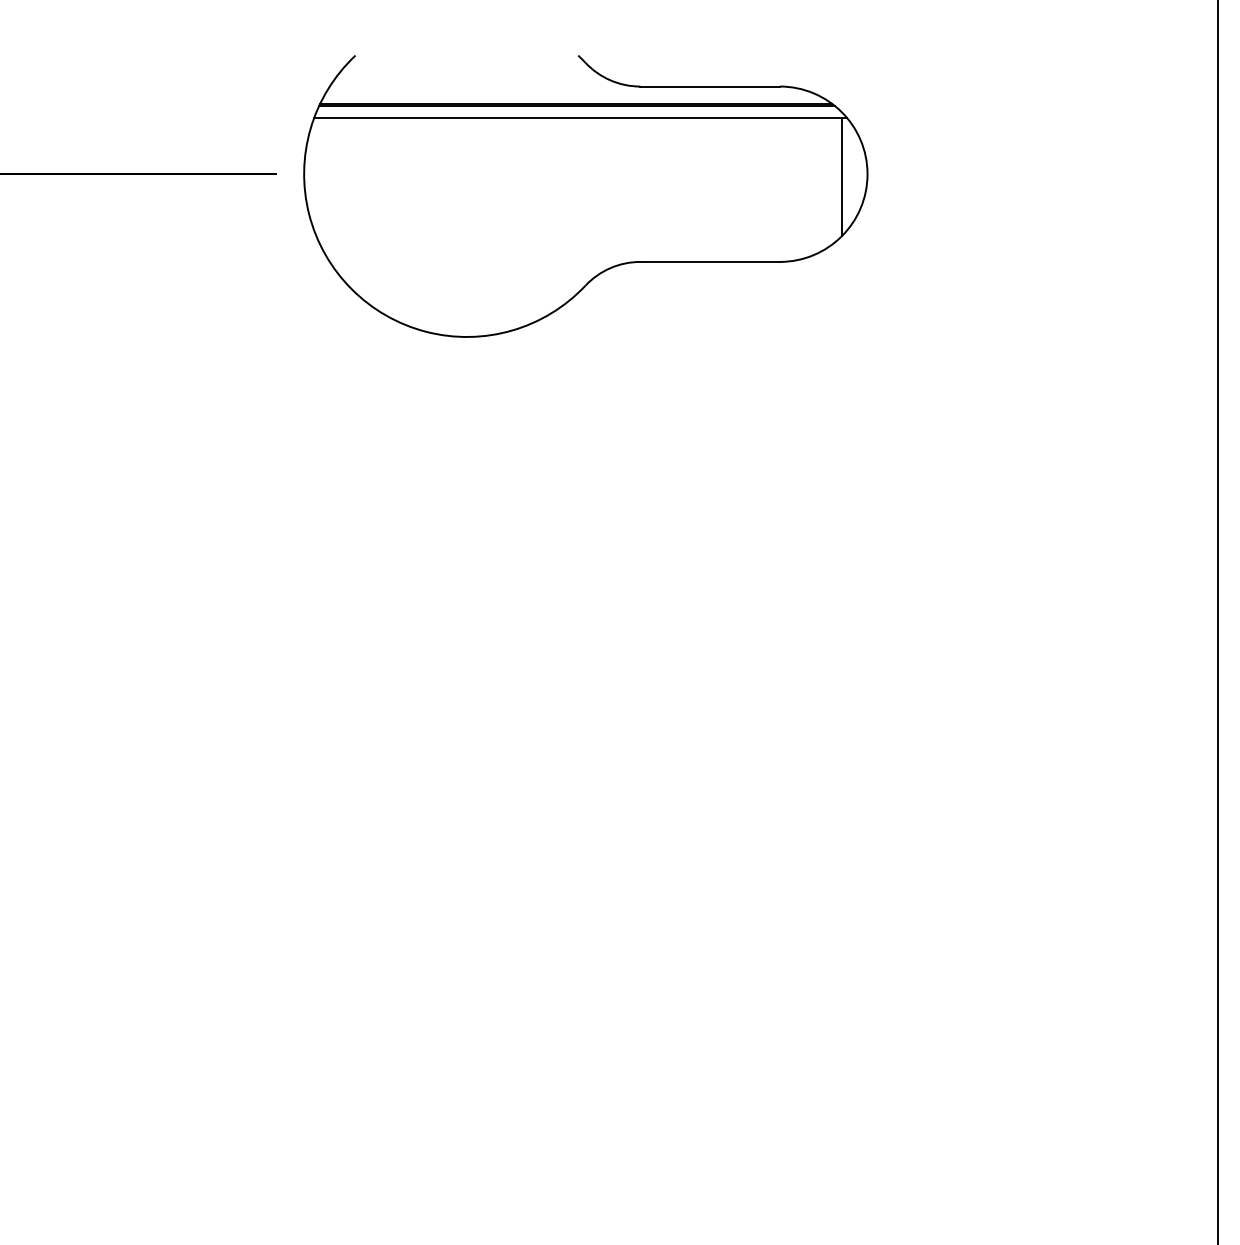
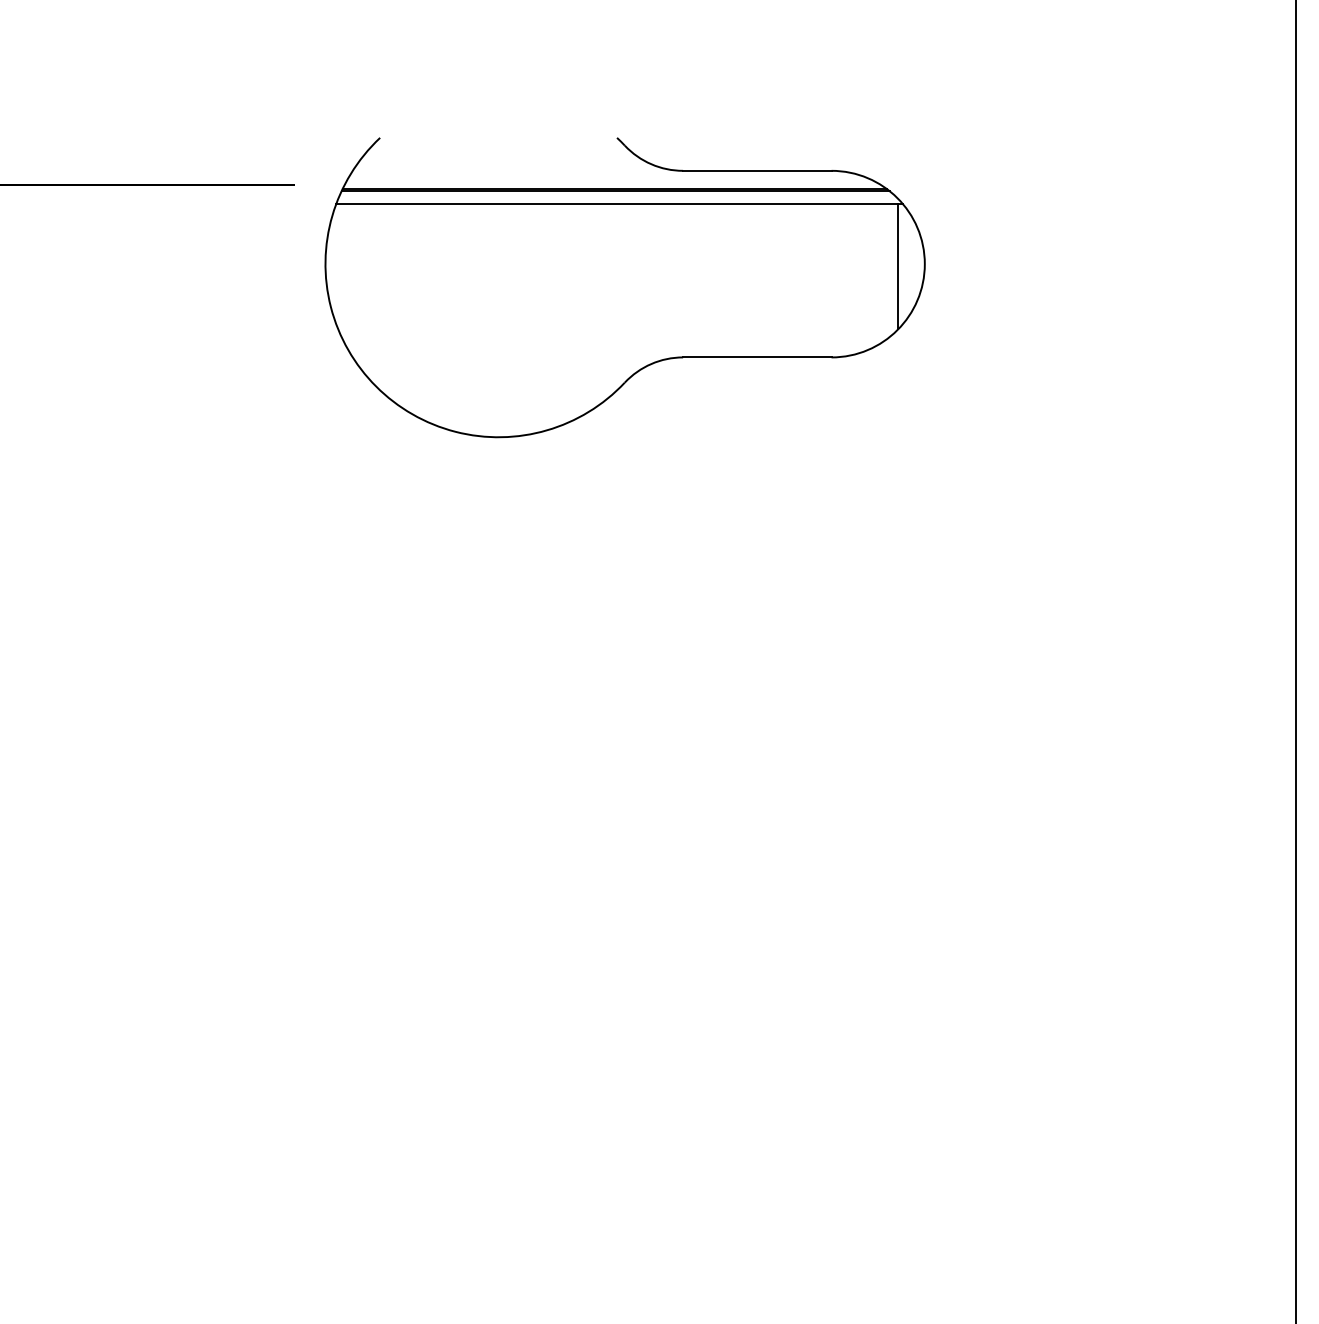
part: (585, 196) -> (624, 287), moved

